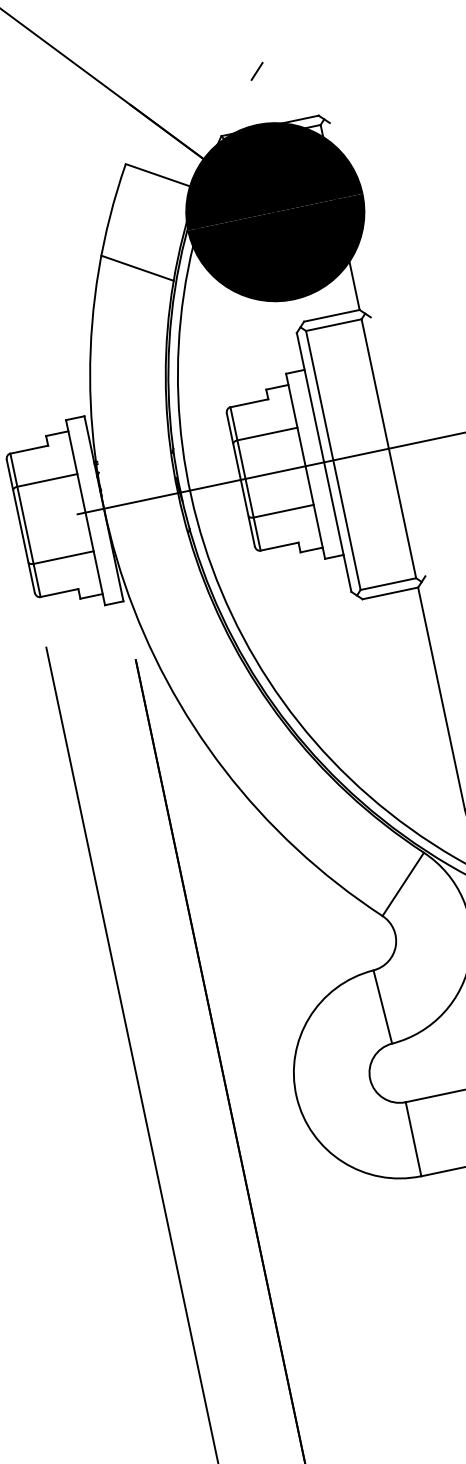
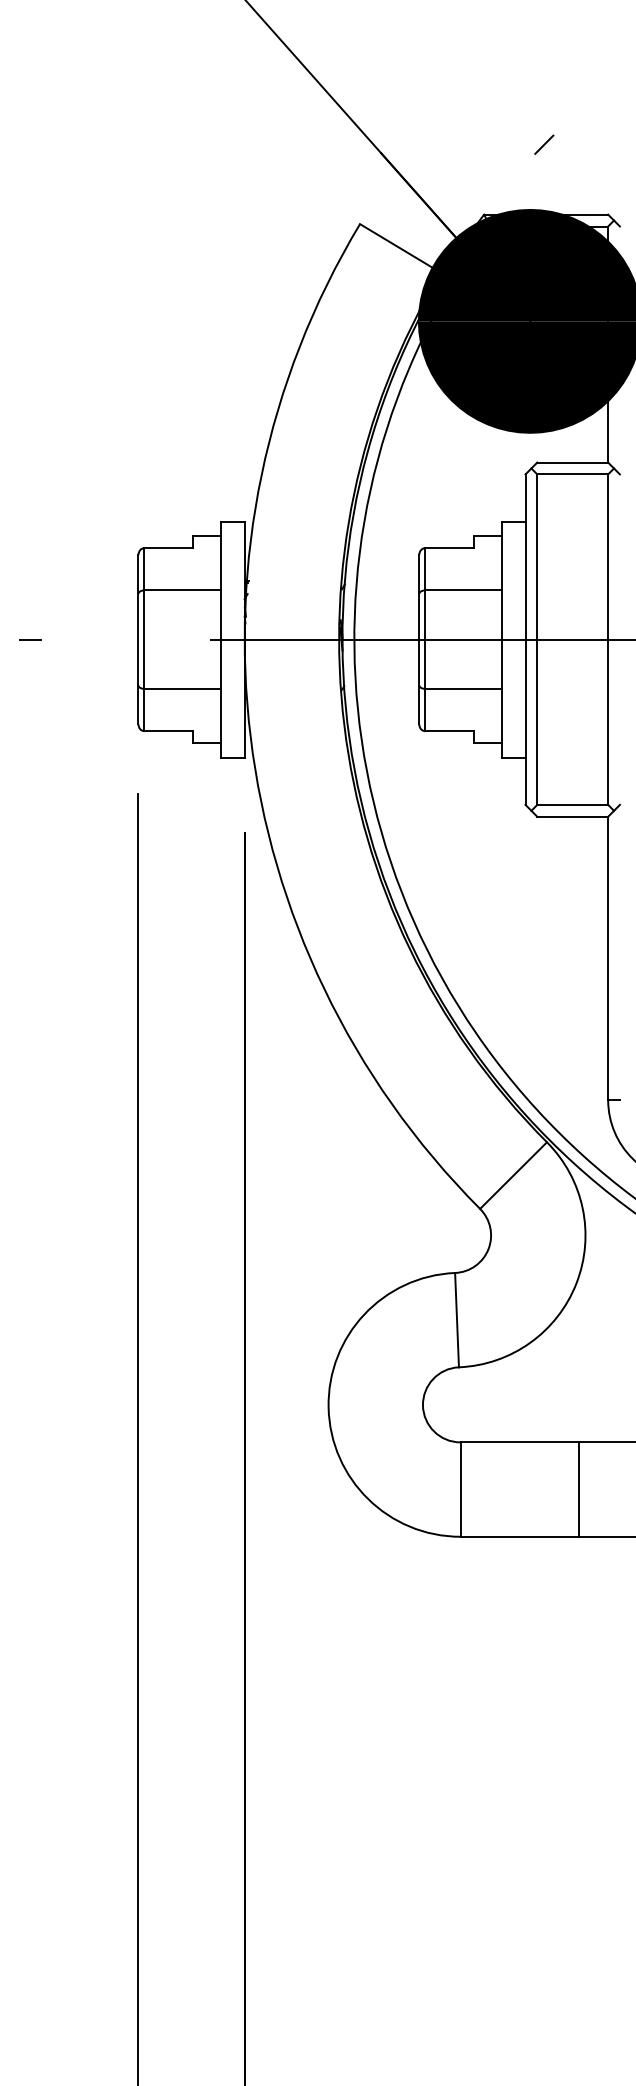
line: (137, 268) -> (347, 354), removed

